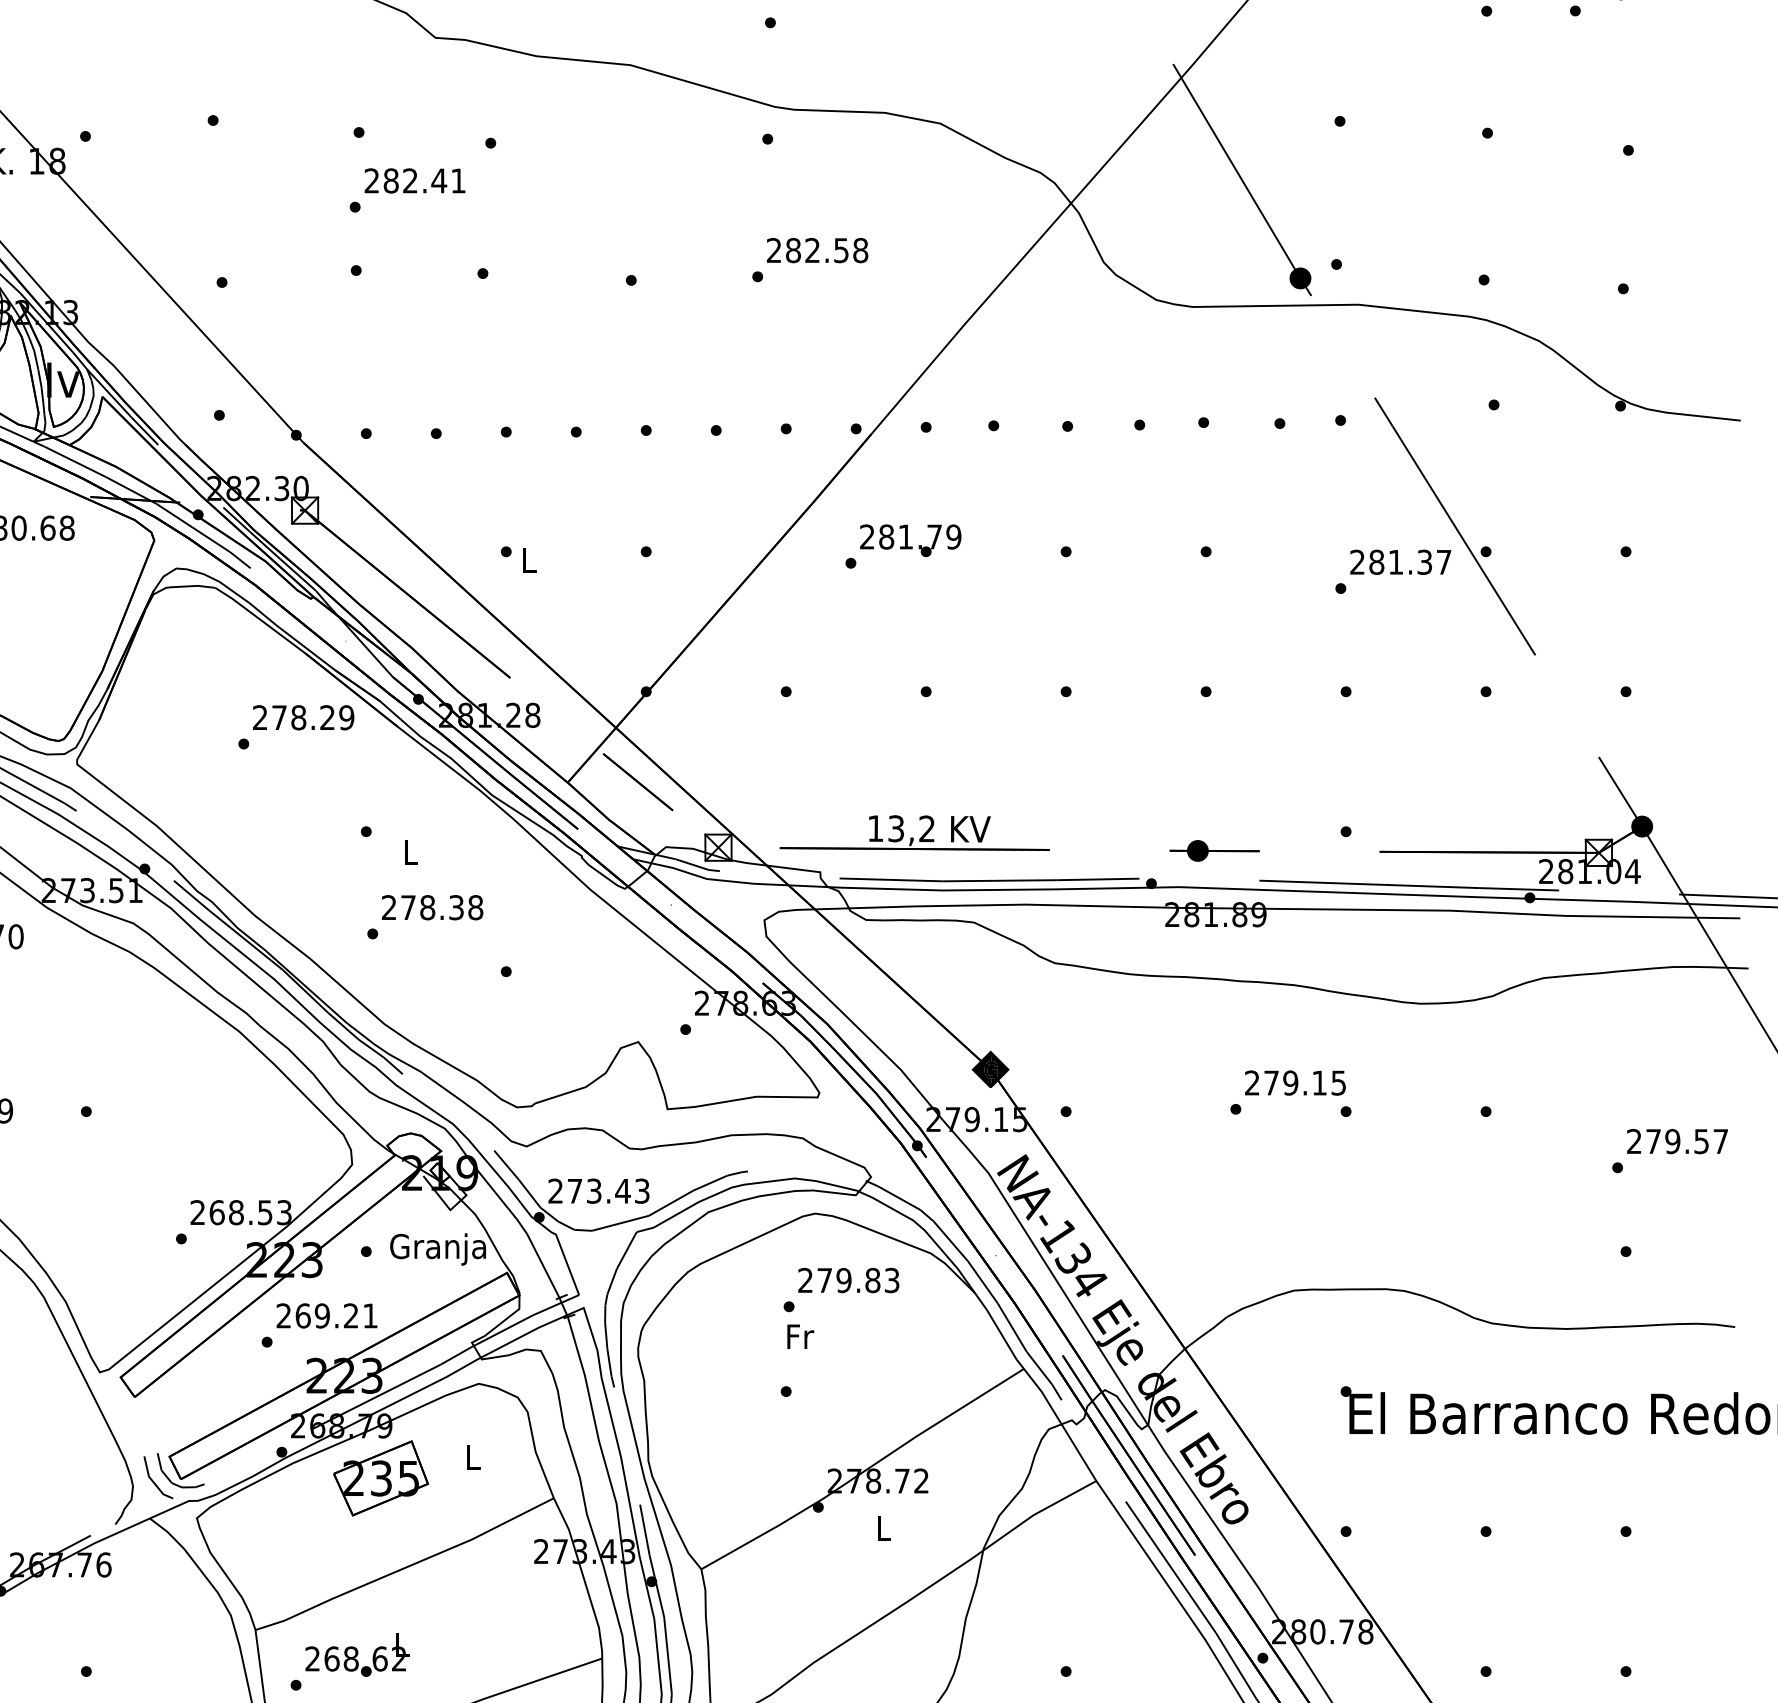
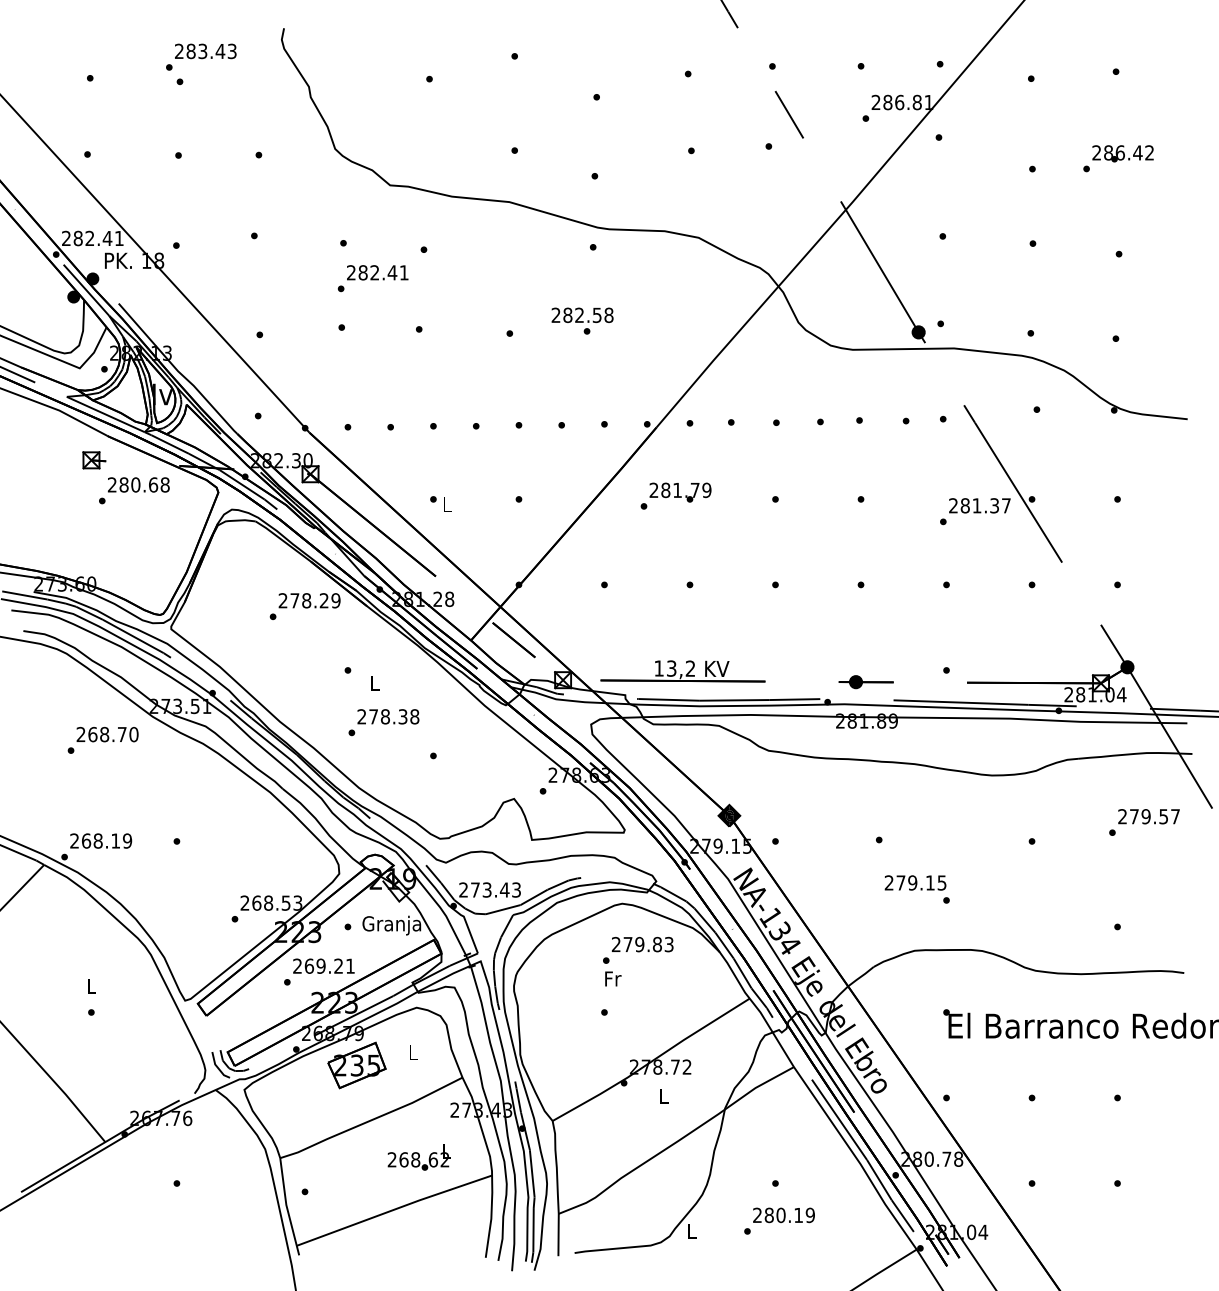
text: (817, 249) -> (582, 314), moved
text: (1296, 1093) -> (916, 889), moved
text: (1670, 1151) -> (1144, 822), moved
text: (355, 1655) -> (418, 1157), moved

